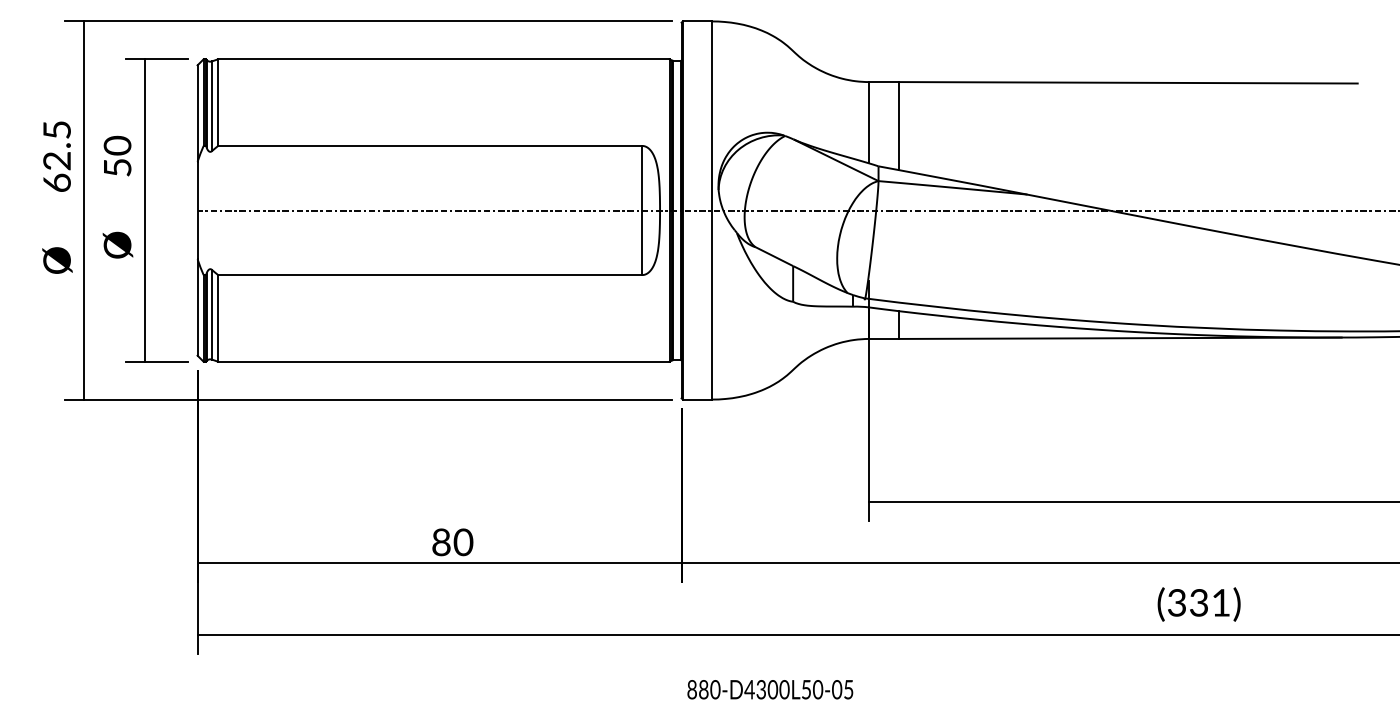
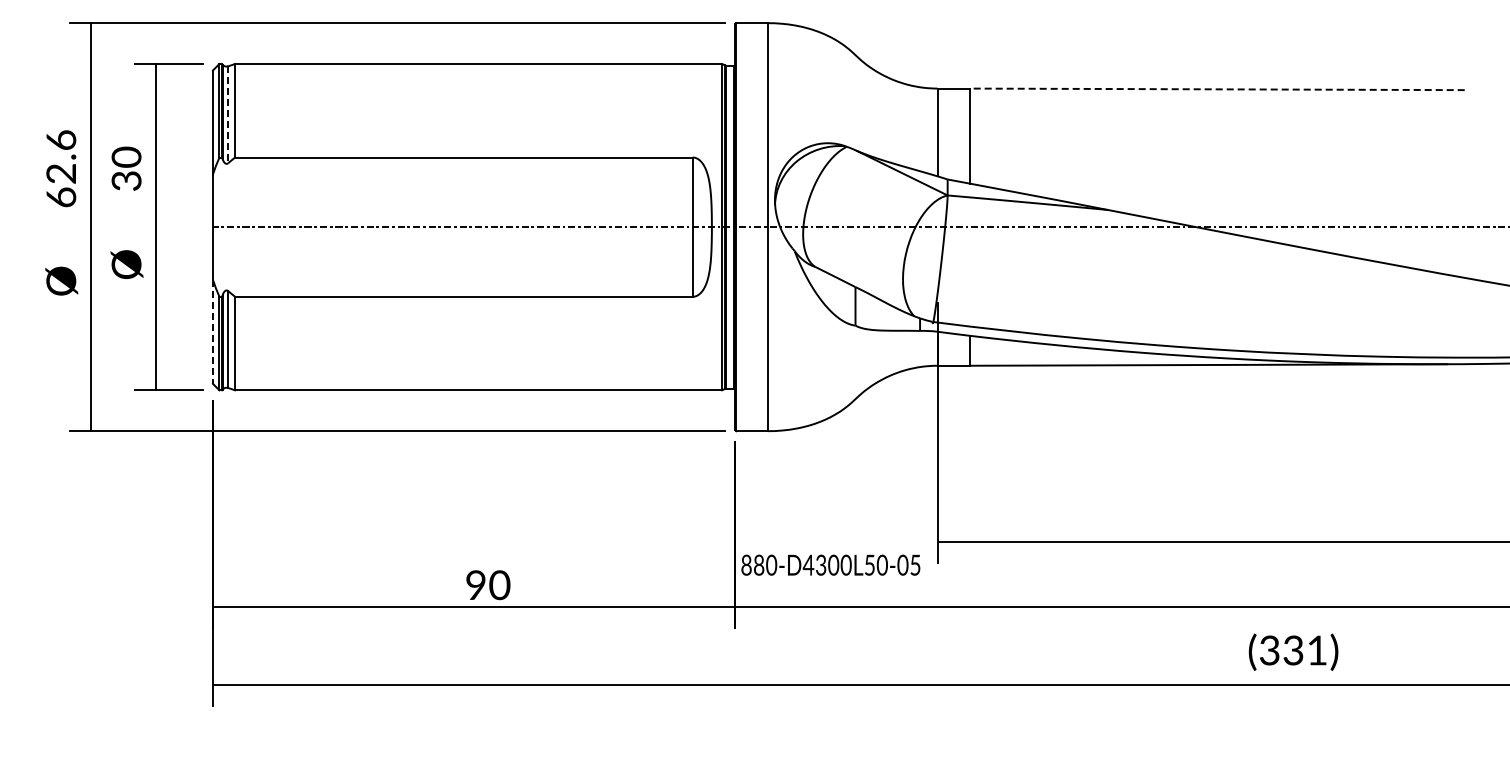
line: (1127, 82) -> (1216, 89), solid -> dashed
line: (212, 107) -> (228, 115), solid -> dashed
text: (57, 129) -> (61, 139), 62.5 -> 62.6
text: (117, 167) -> (126, 180), 50 -> 30
line: (197, 308) -> (212, 332), solid -> dashed
text: (440, 543) -> (475, 586), 80 -> 90
text: (769, 689) -> (830, 564), moved

